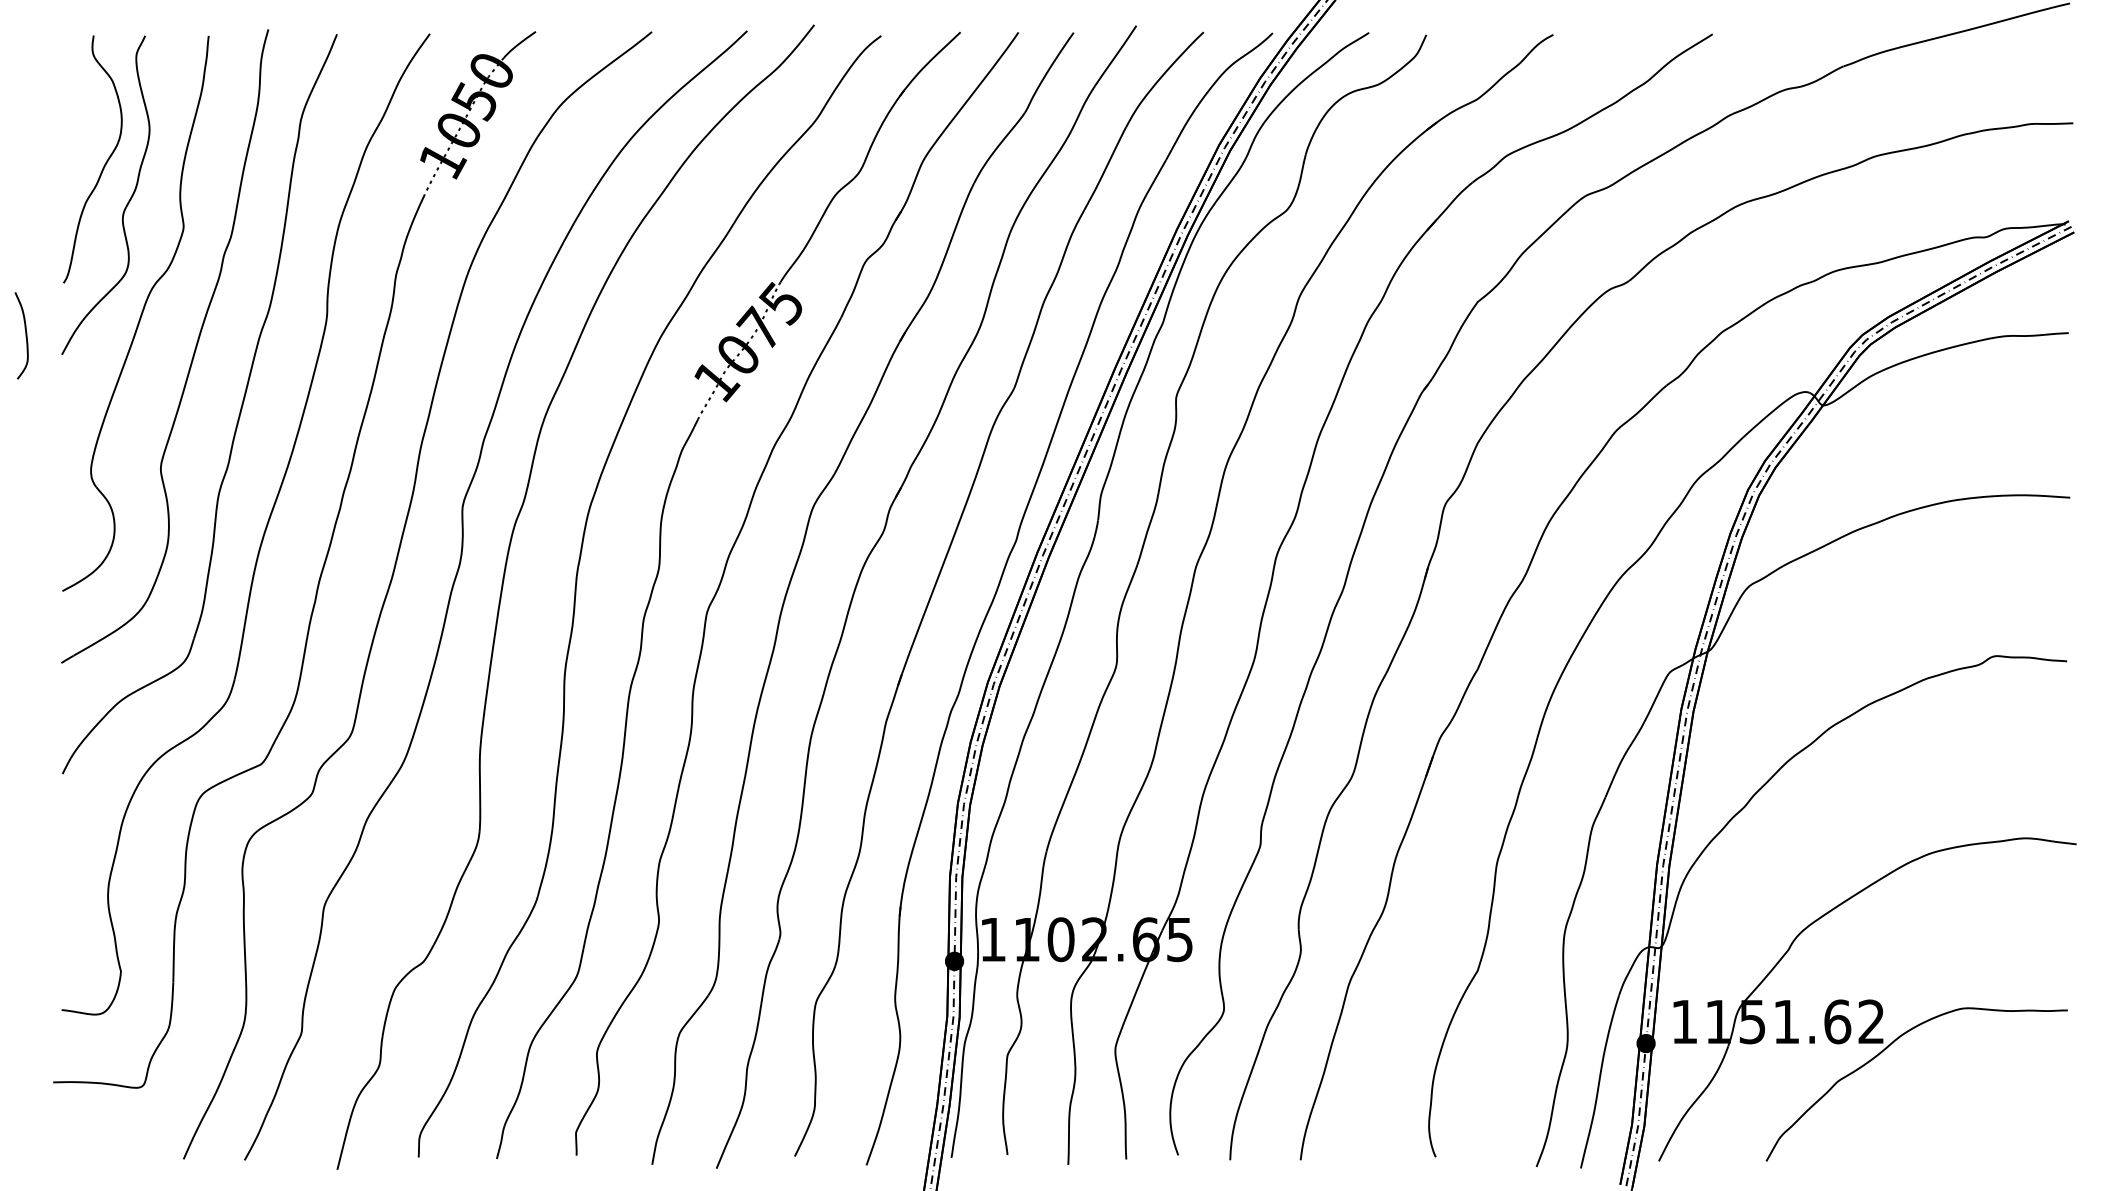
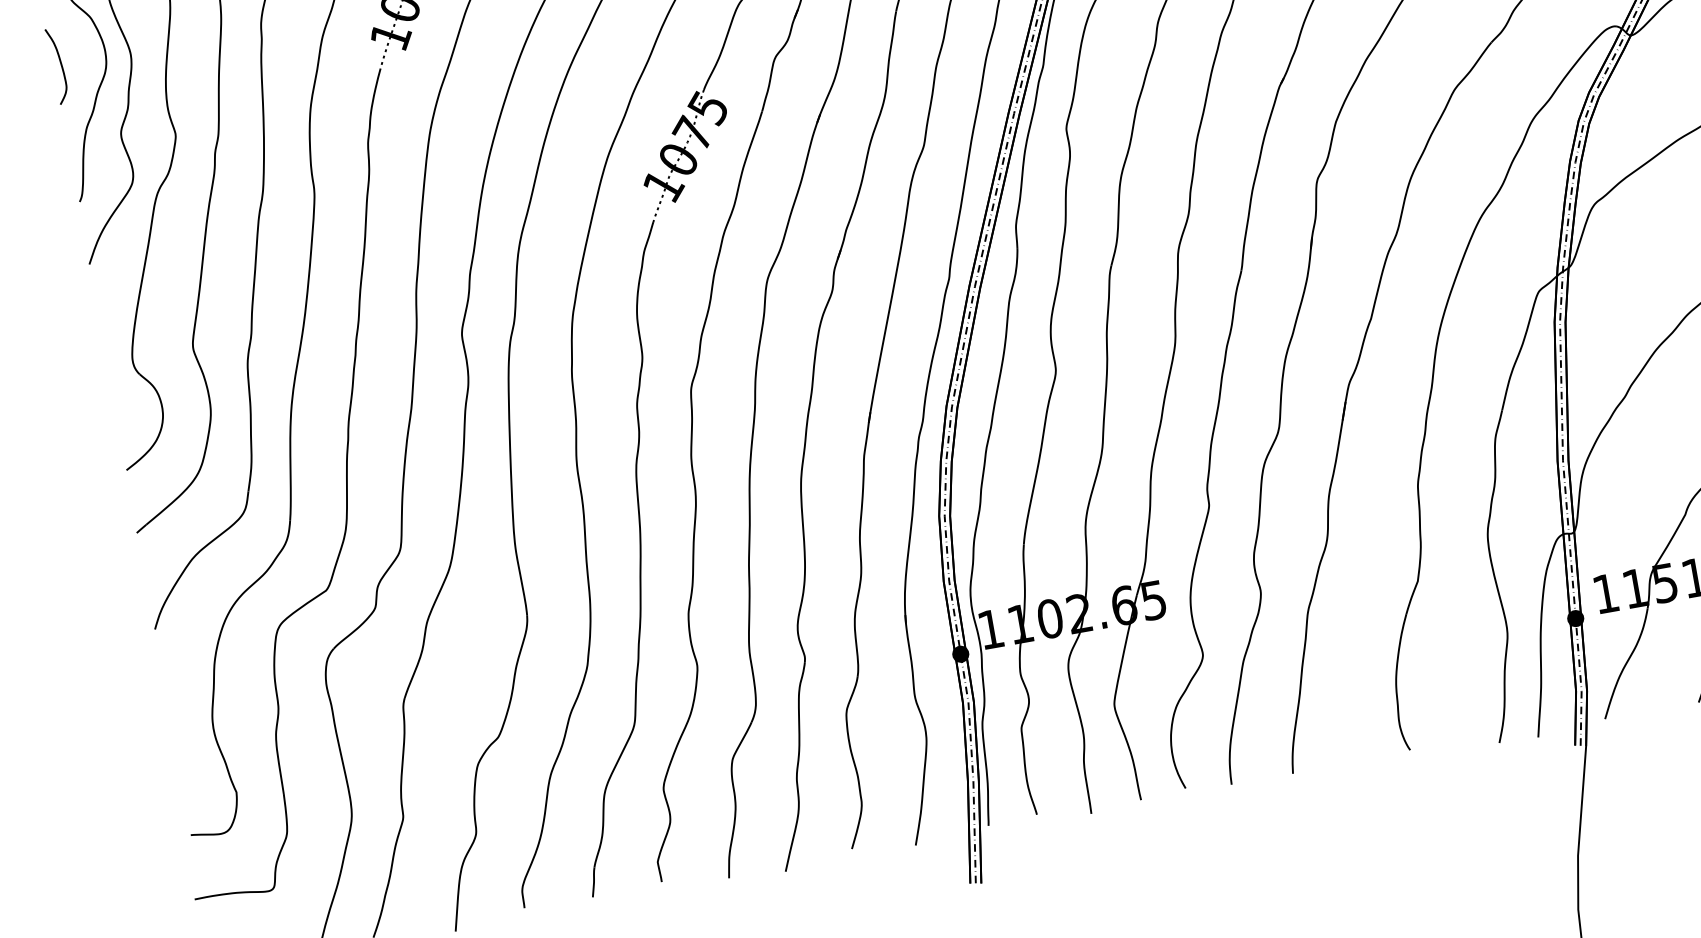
curve: (25, 335) -> (60, 65), moved

